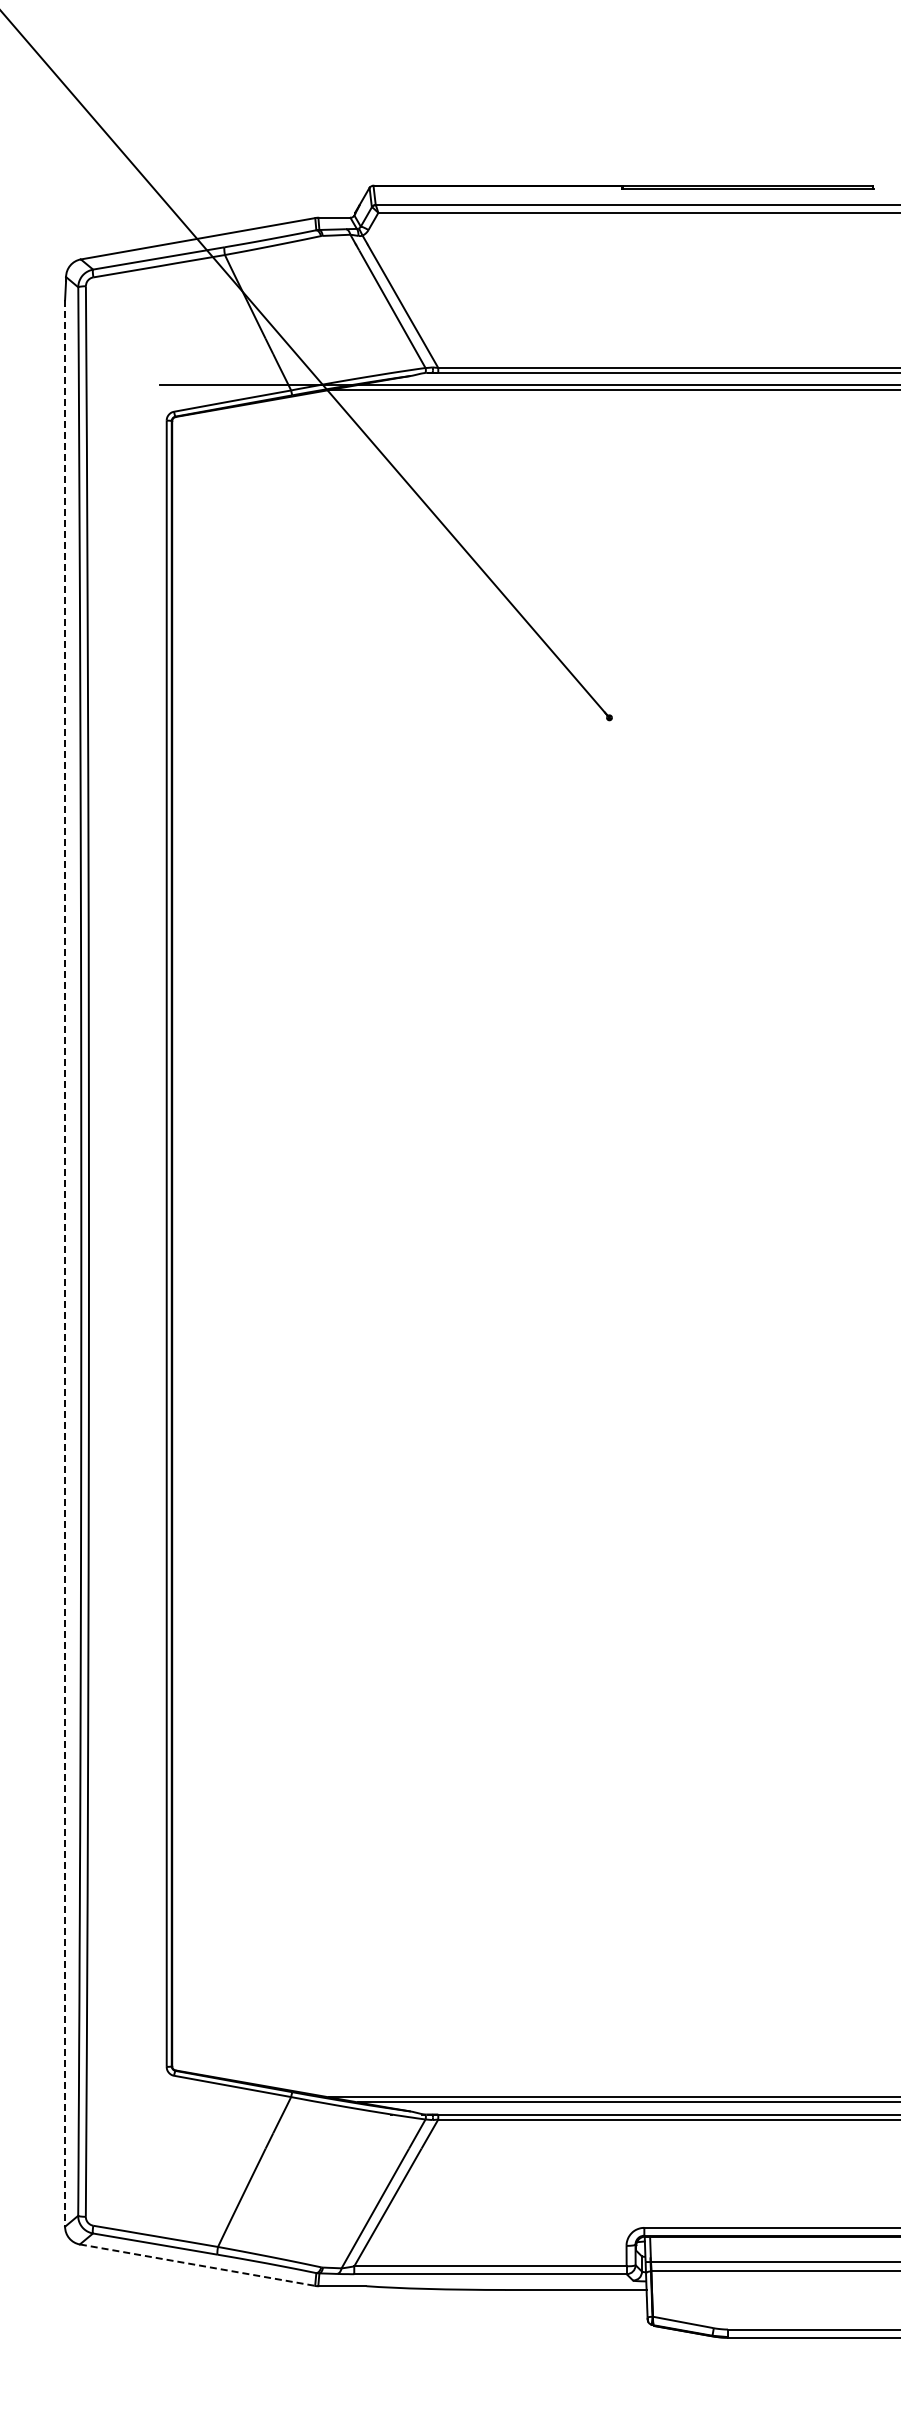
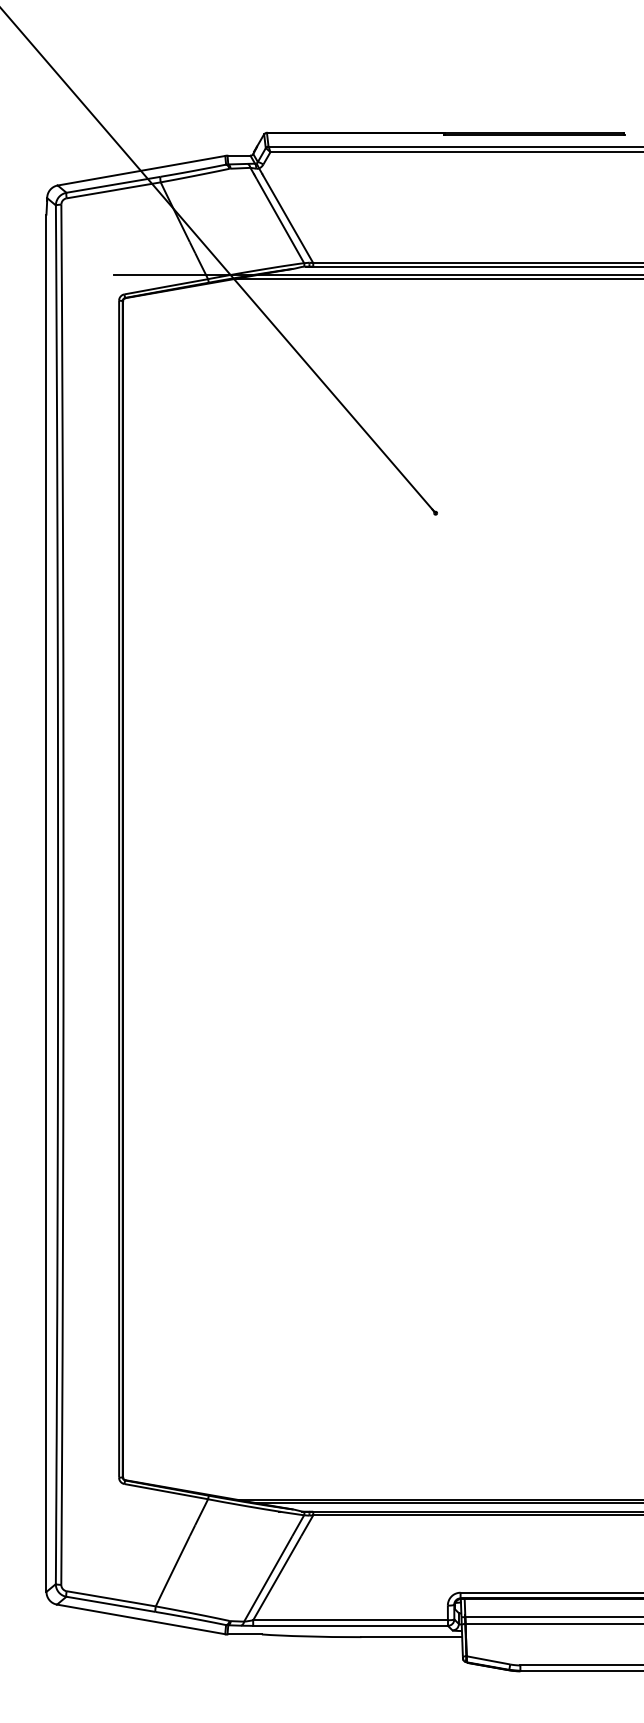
line: (65, 1263) -> (46, 903), dashed -> solid
line: (198, 2265) -> (141, 1619), dashed -> solid

